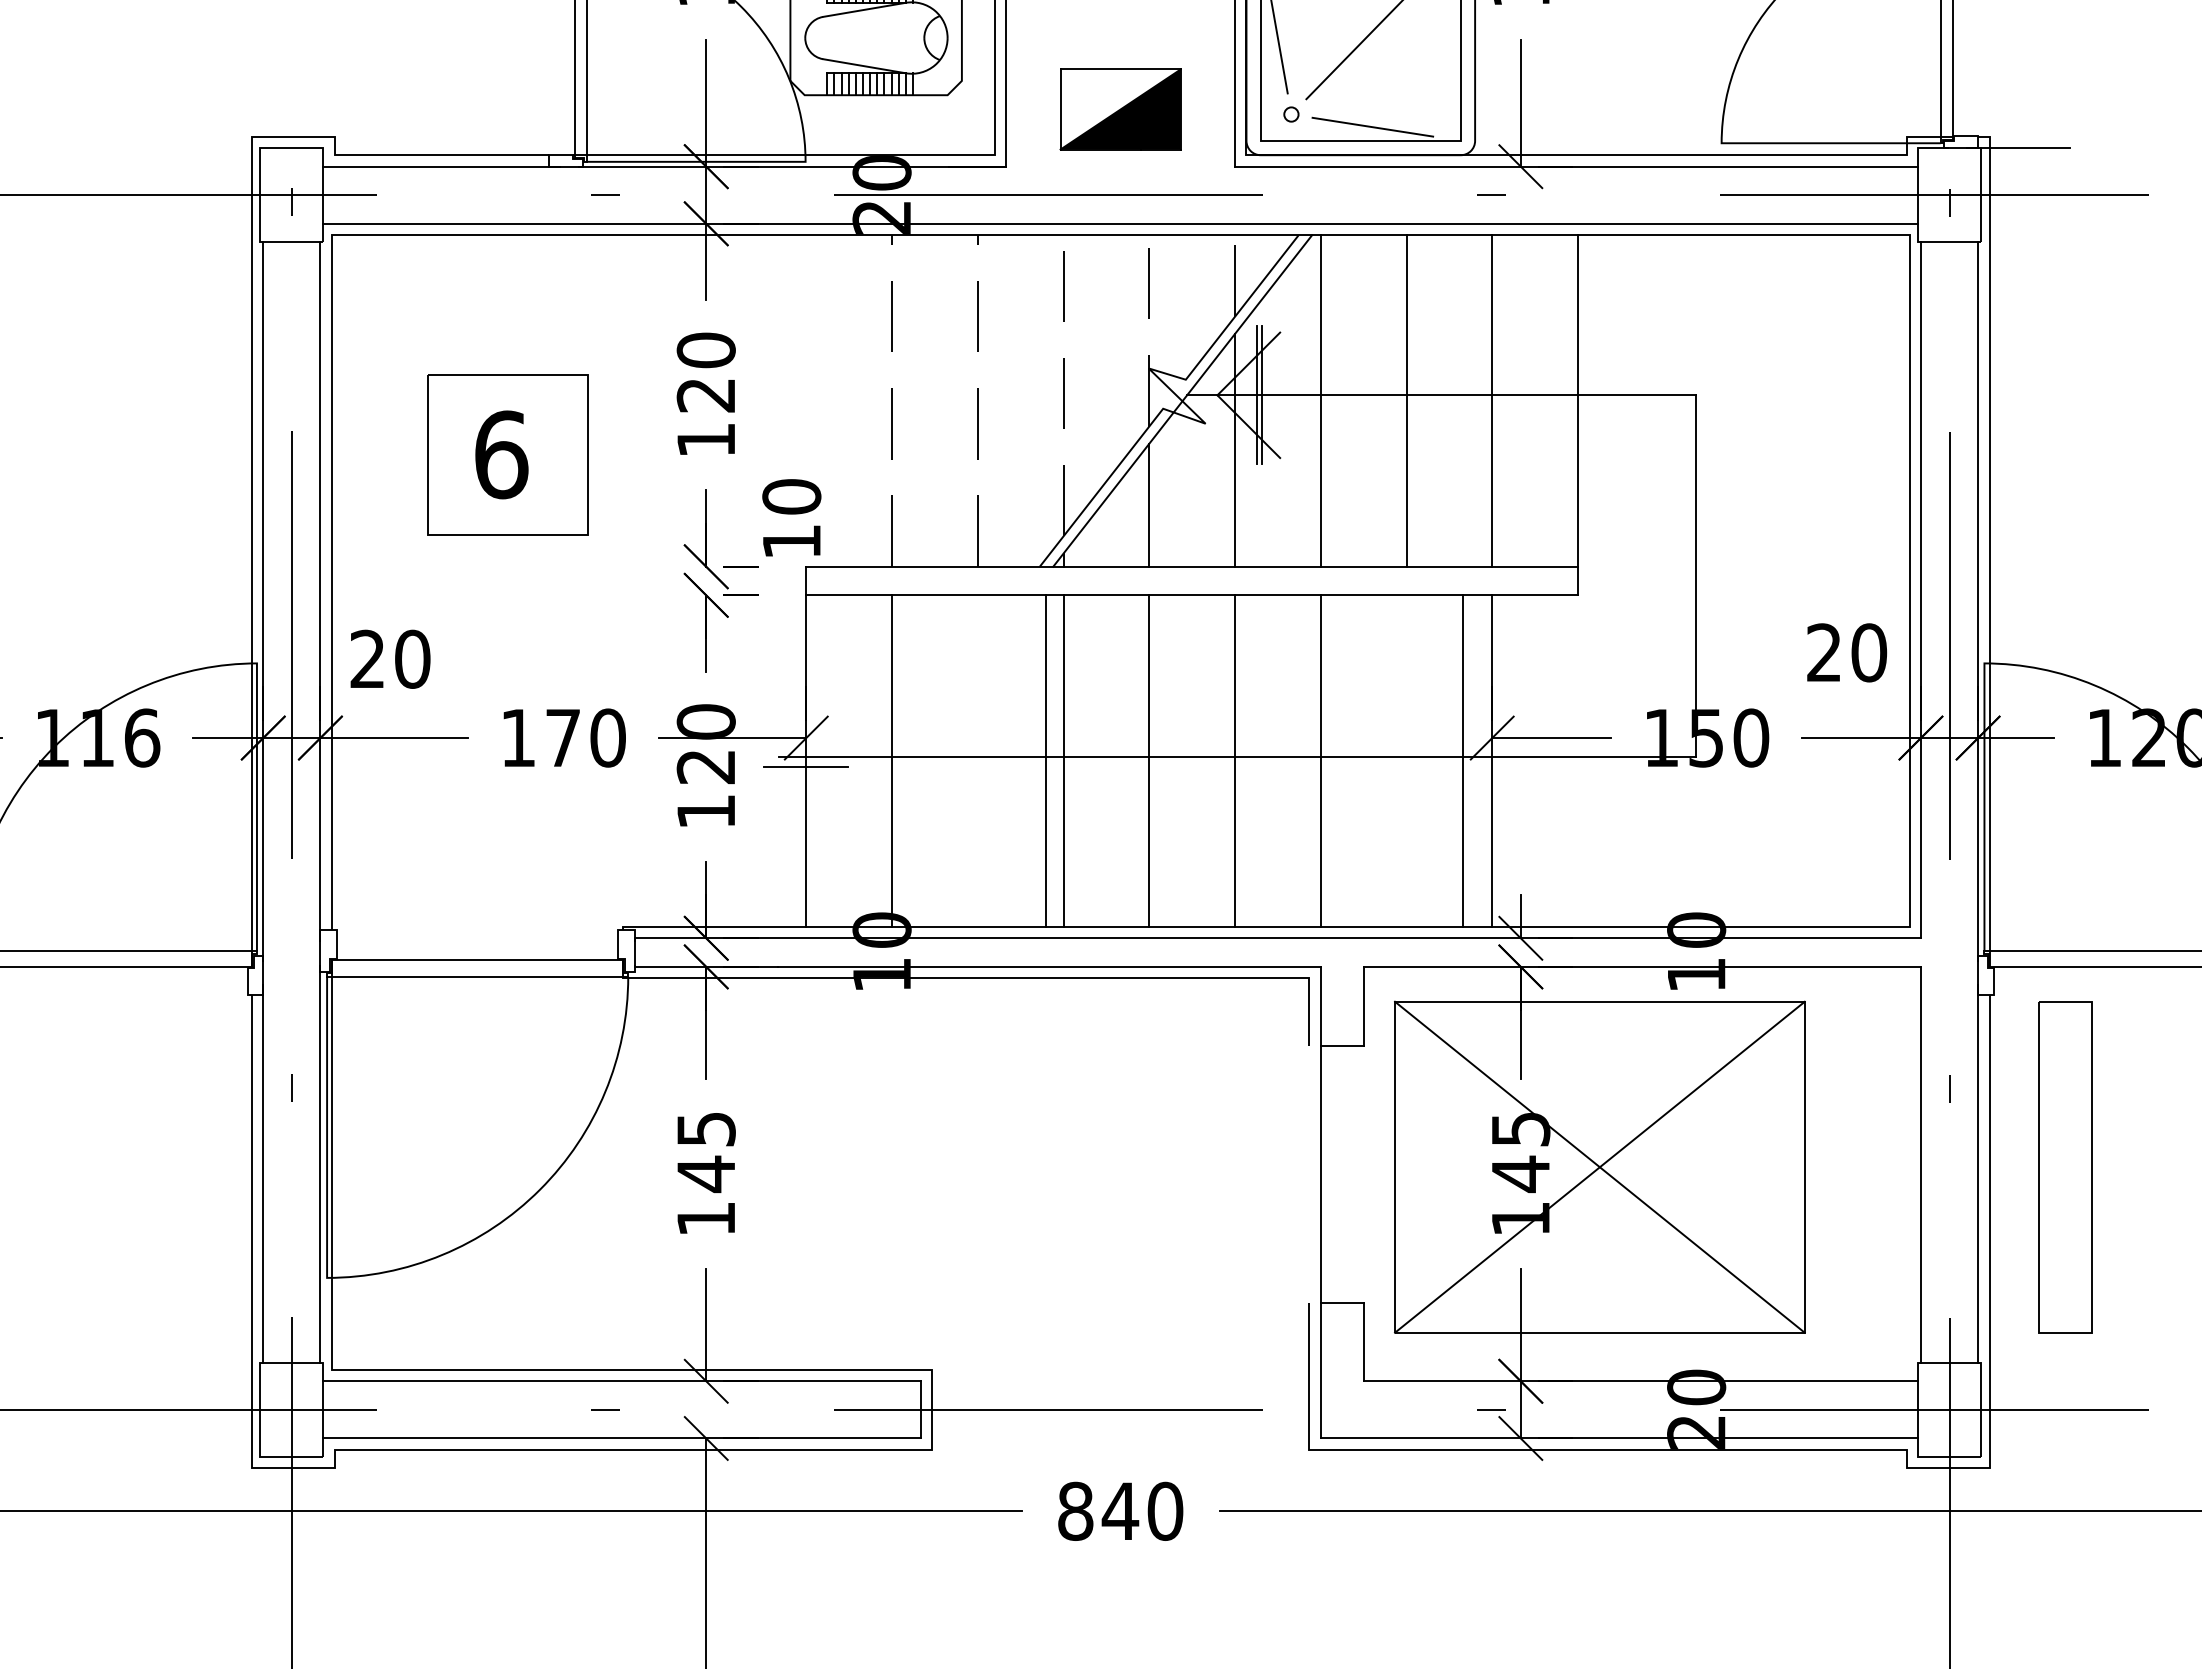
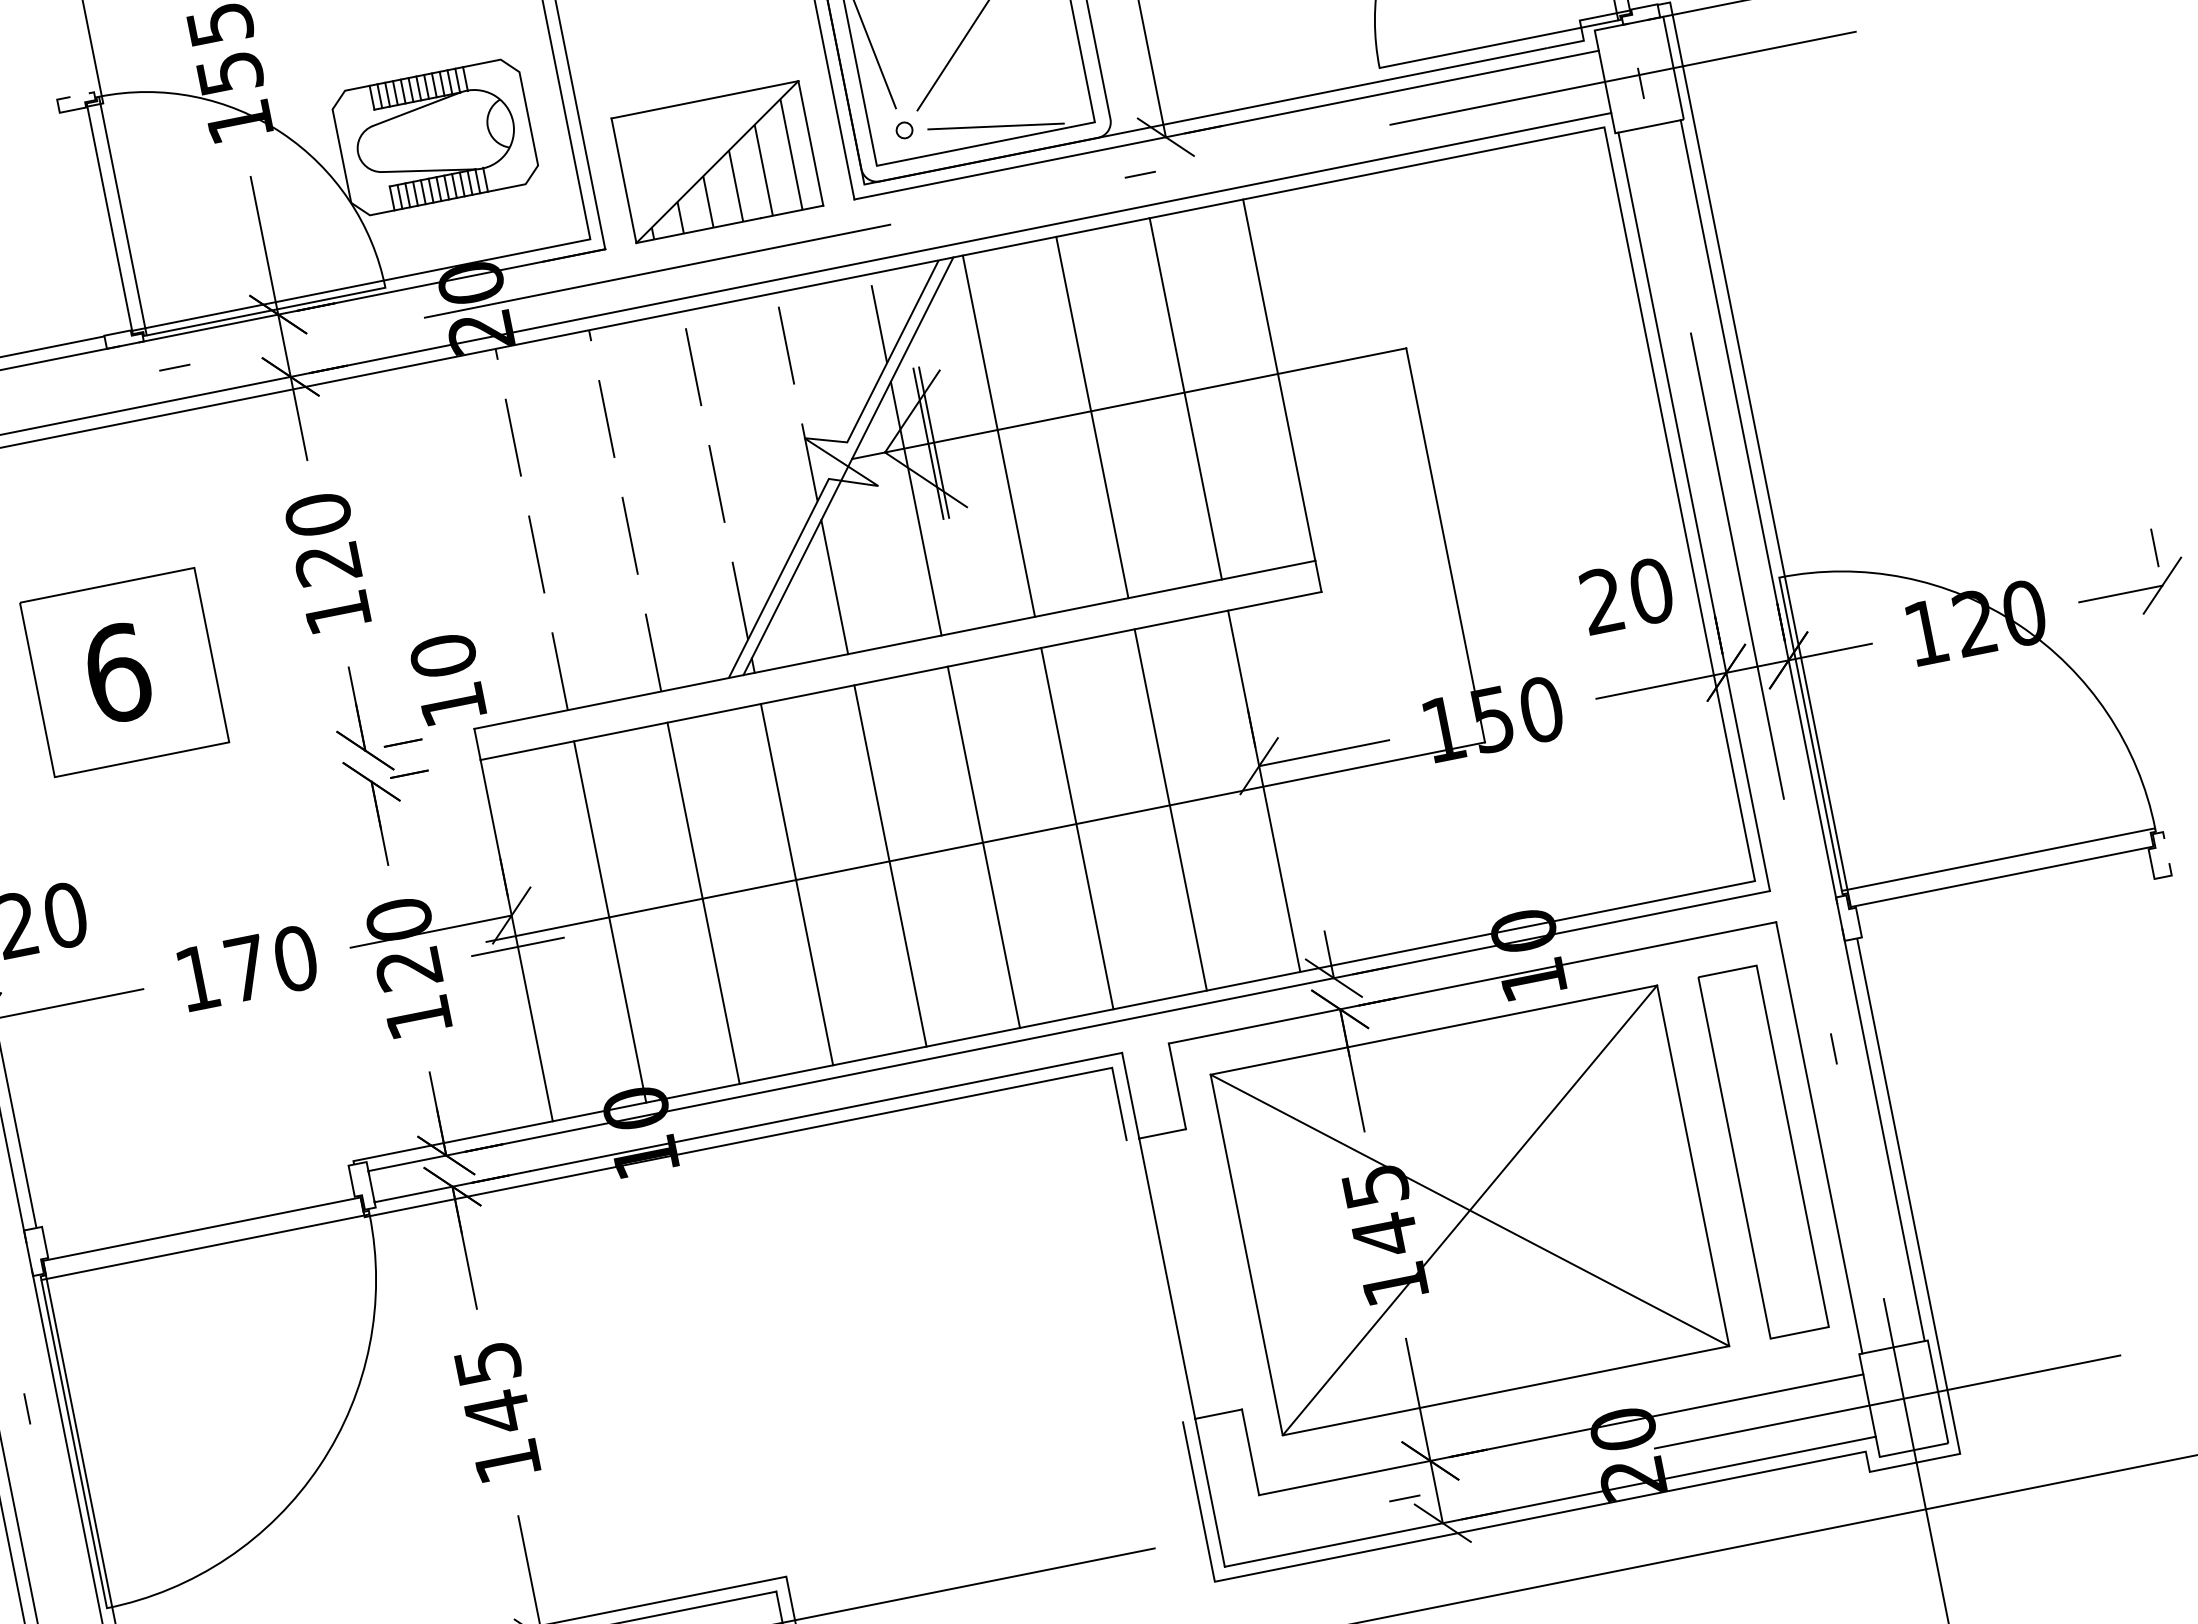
part: (1120, 109) -> (717, 162), size x1.43
line: (1045, 760) -> (703, 902), moved
line: (1462, 760) -> (1170, 809), moved
part: (2065, 1167) -> (1763, 1152), moved

